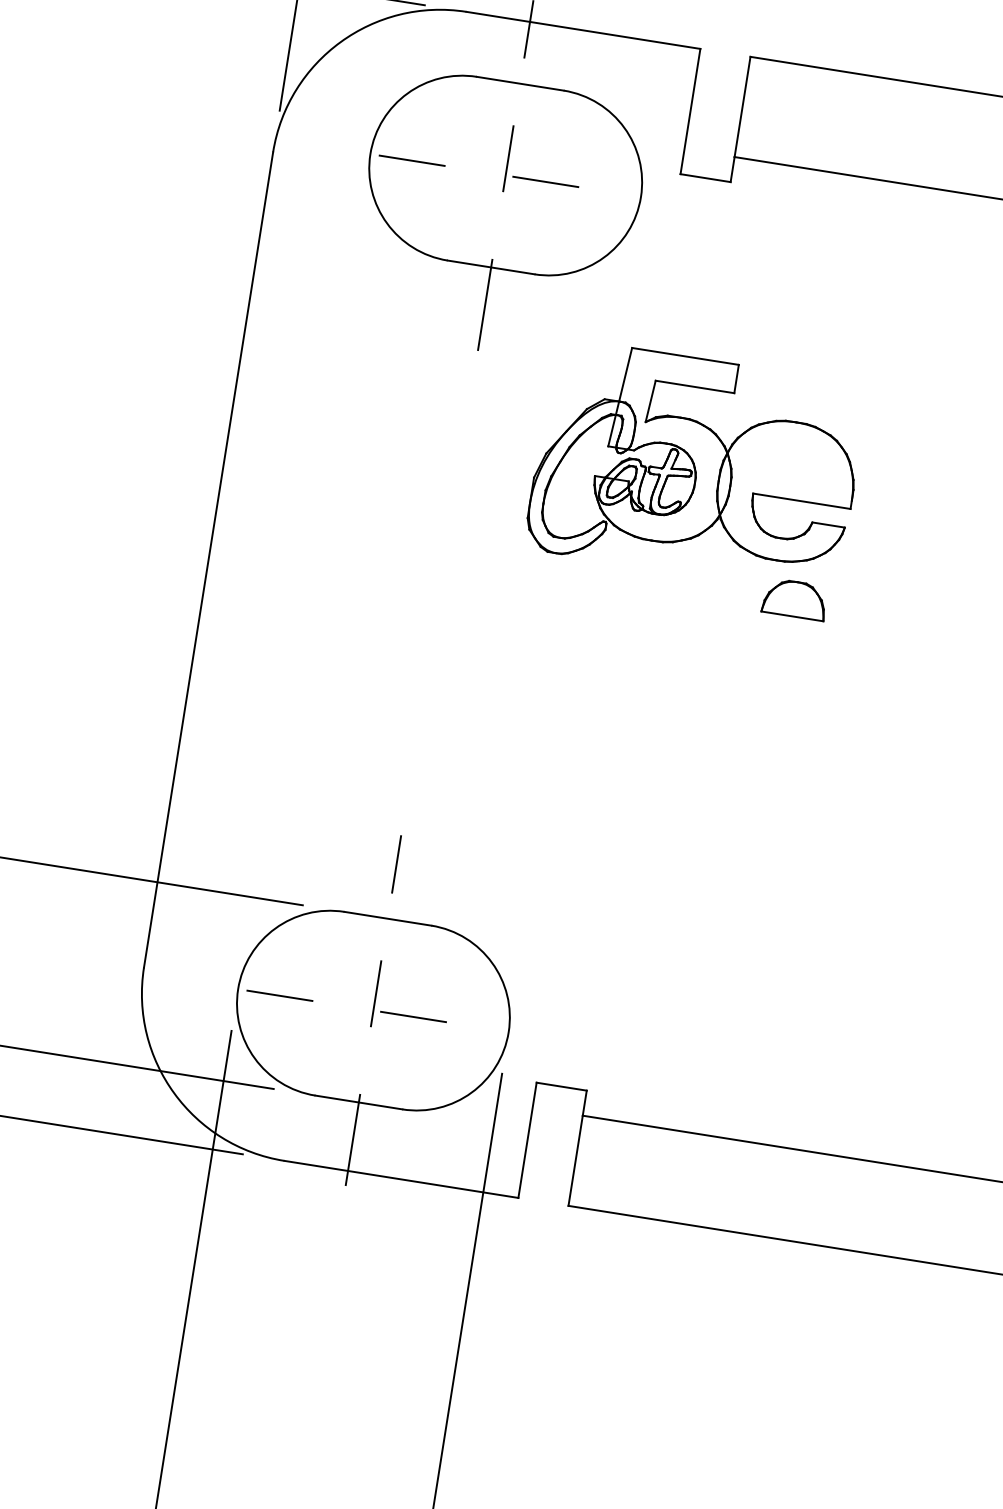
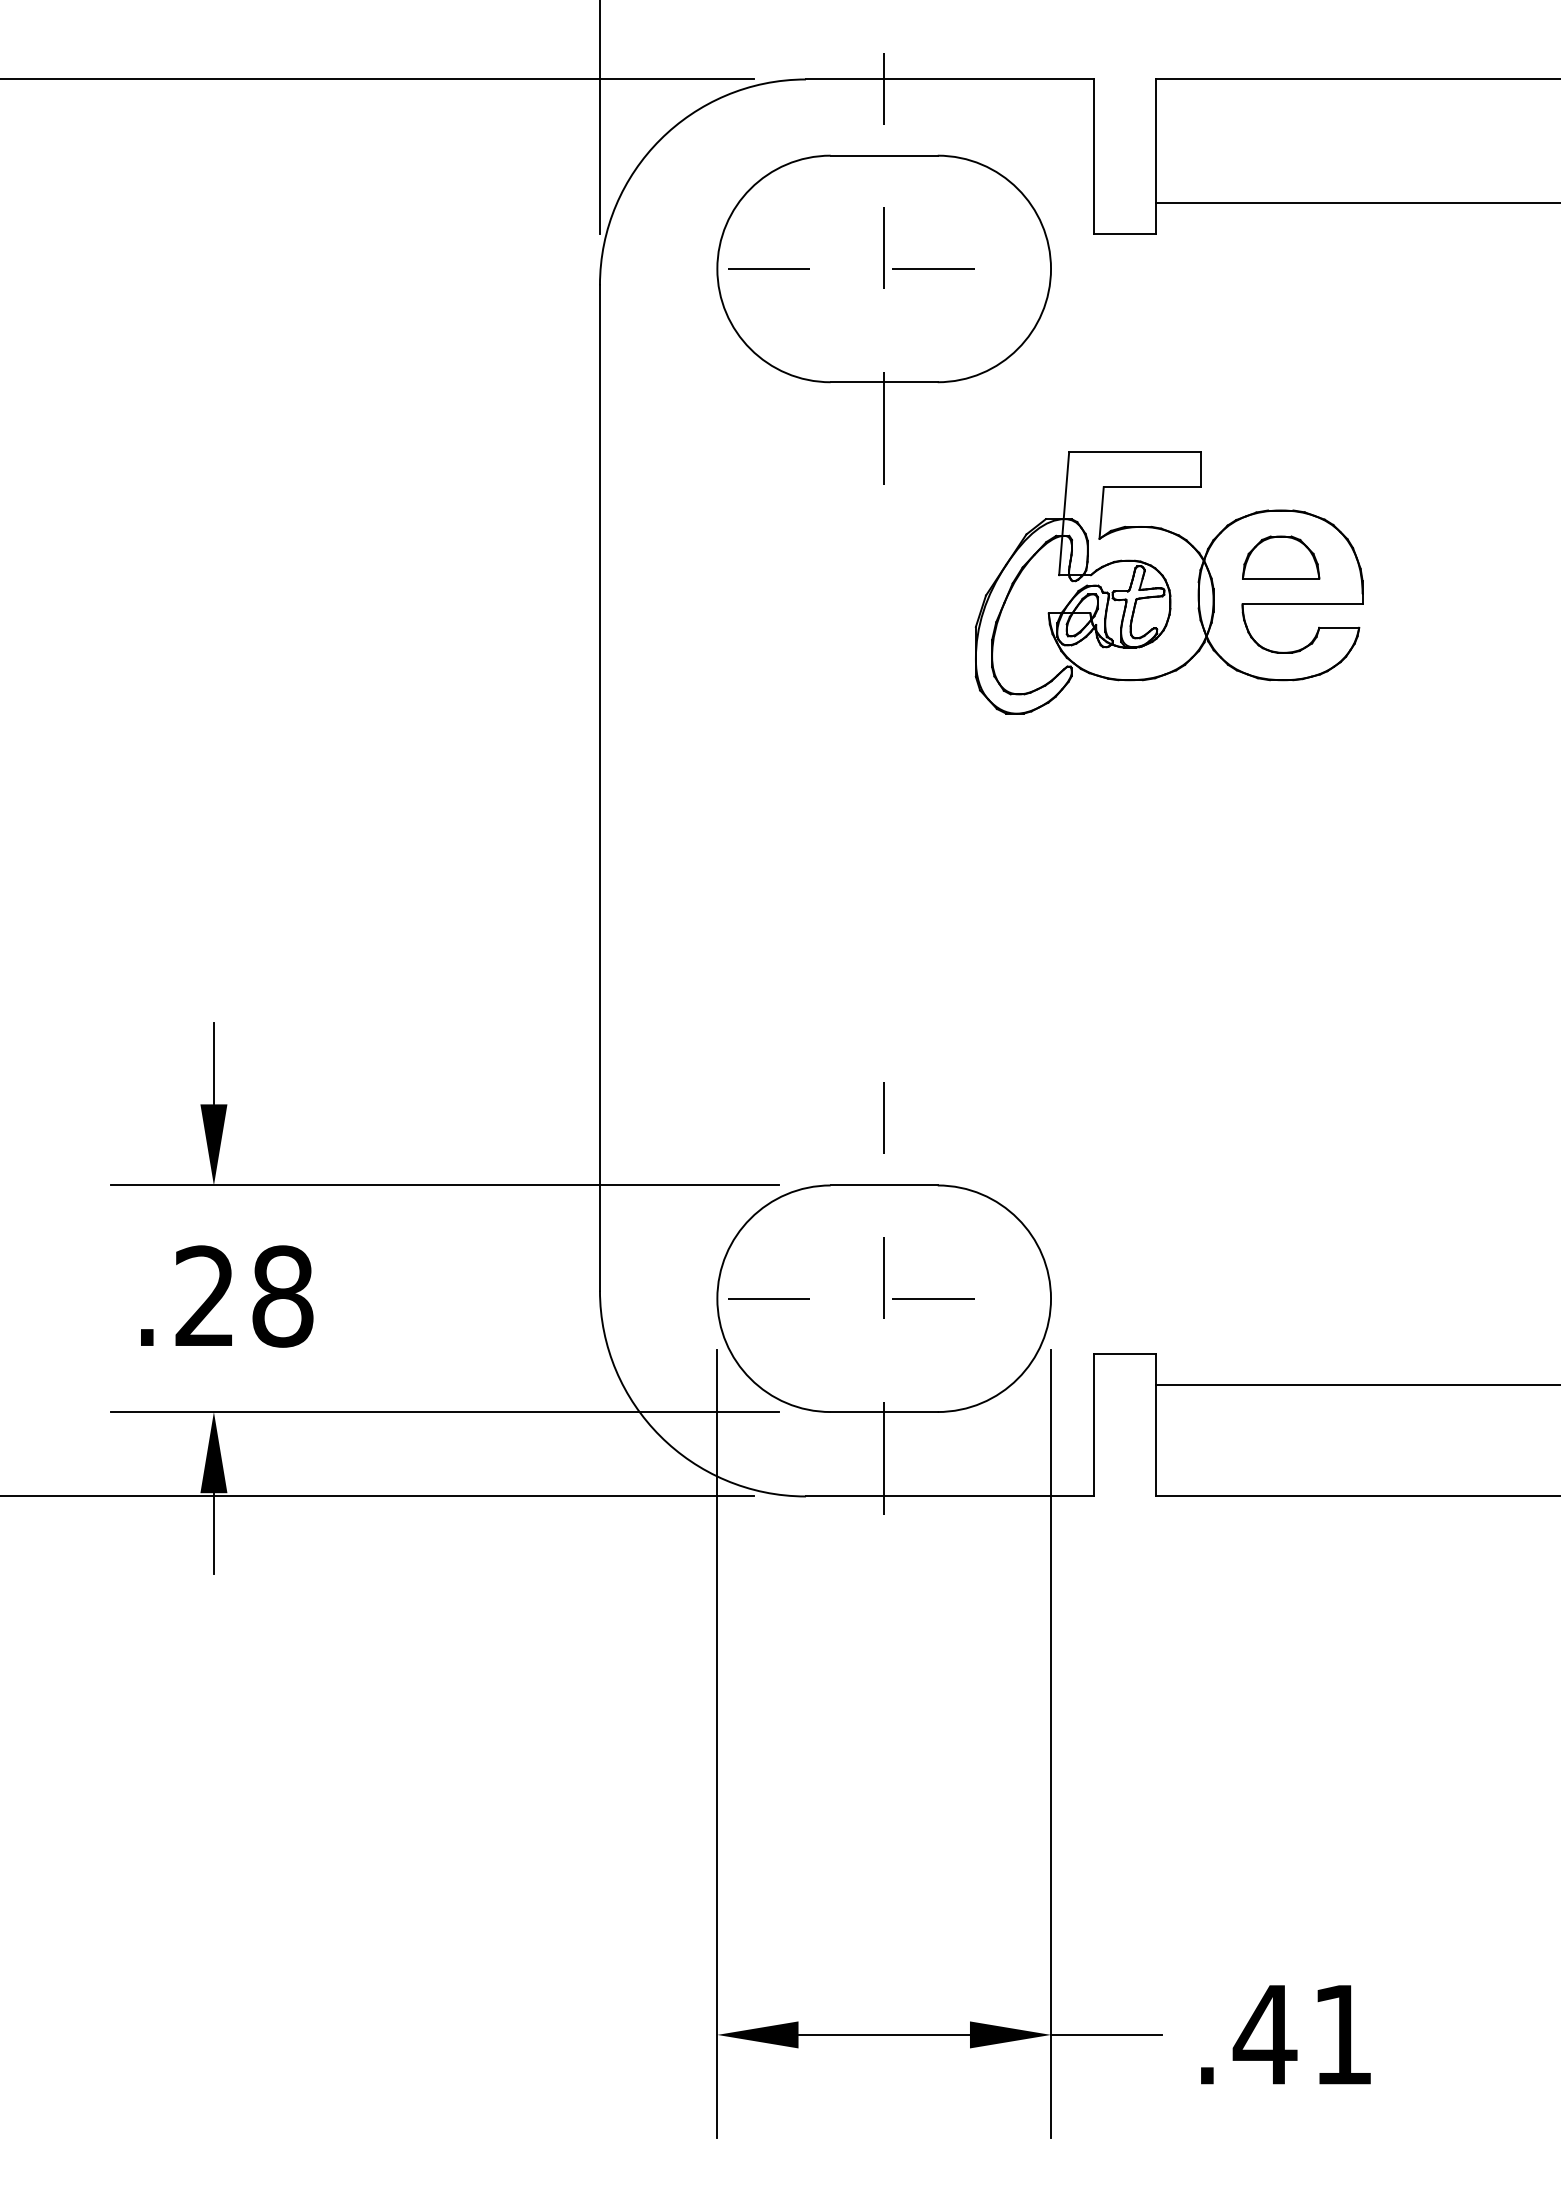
part: (795, 599) -> (1281, 557), moved

